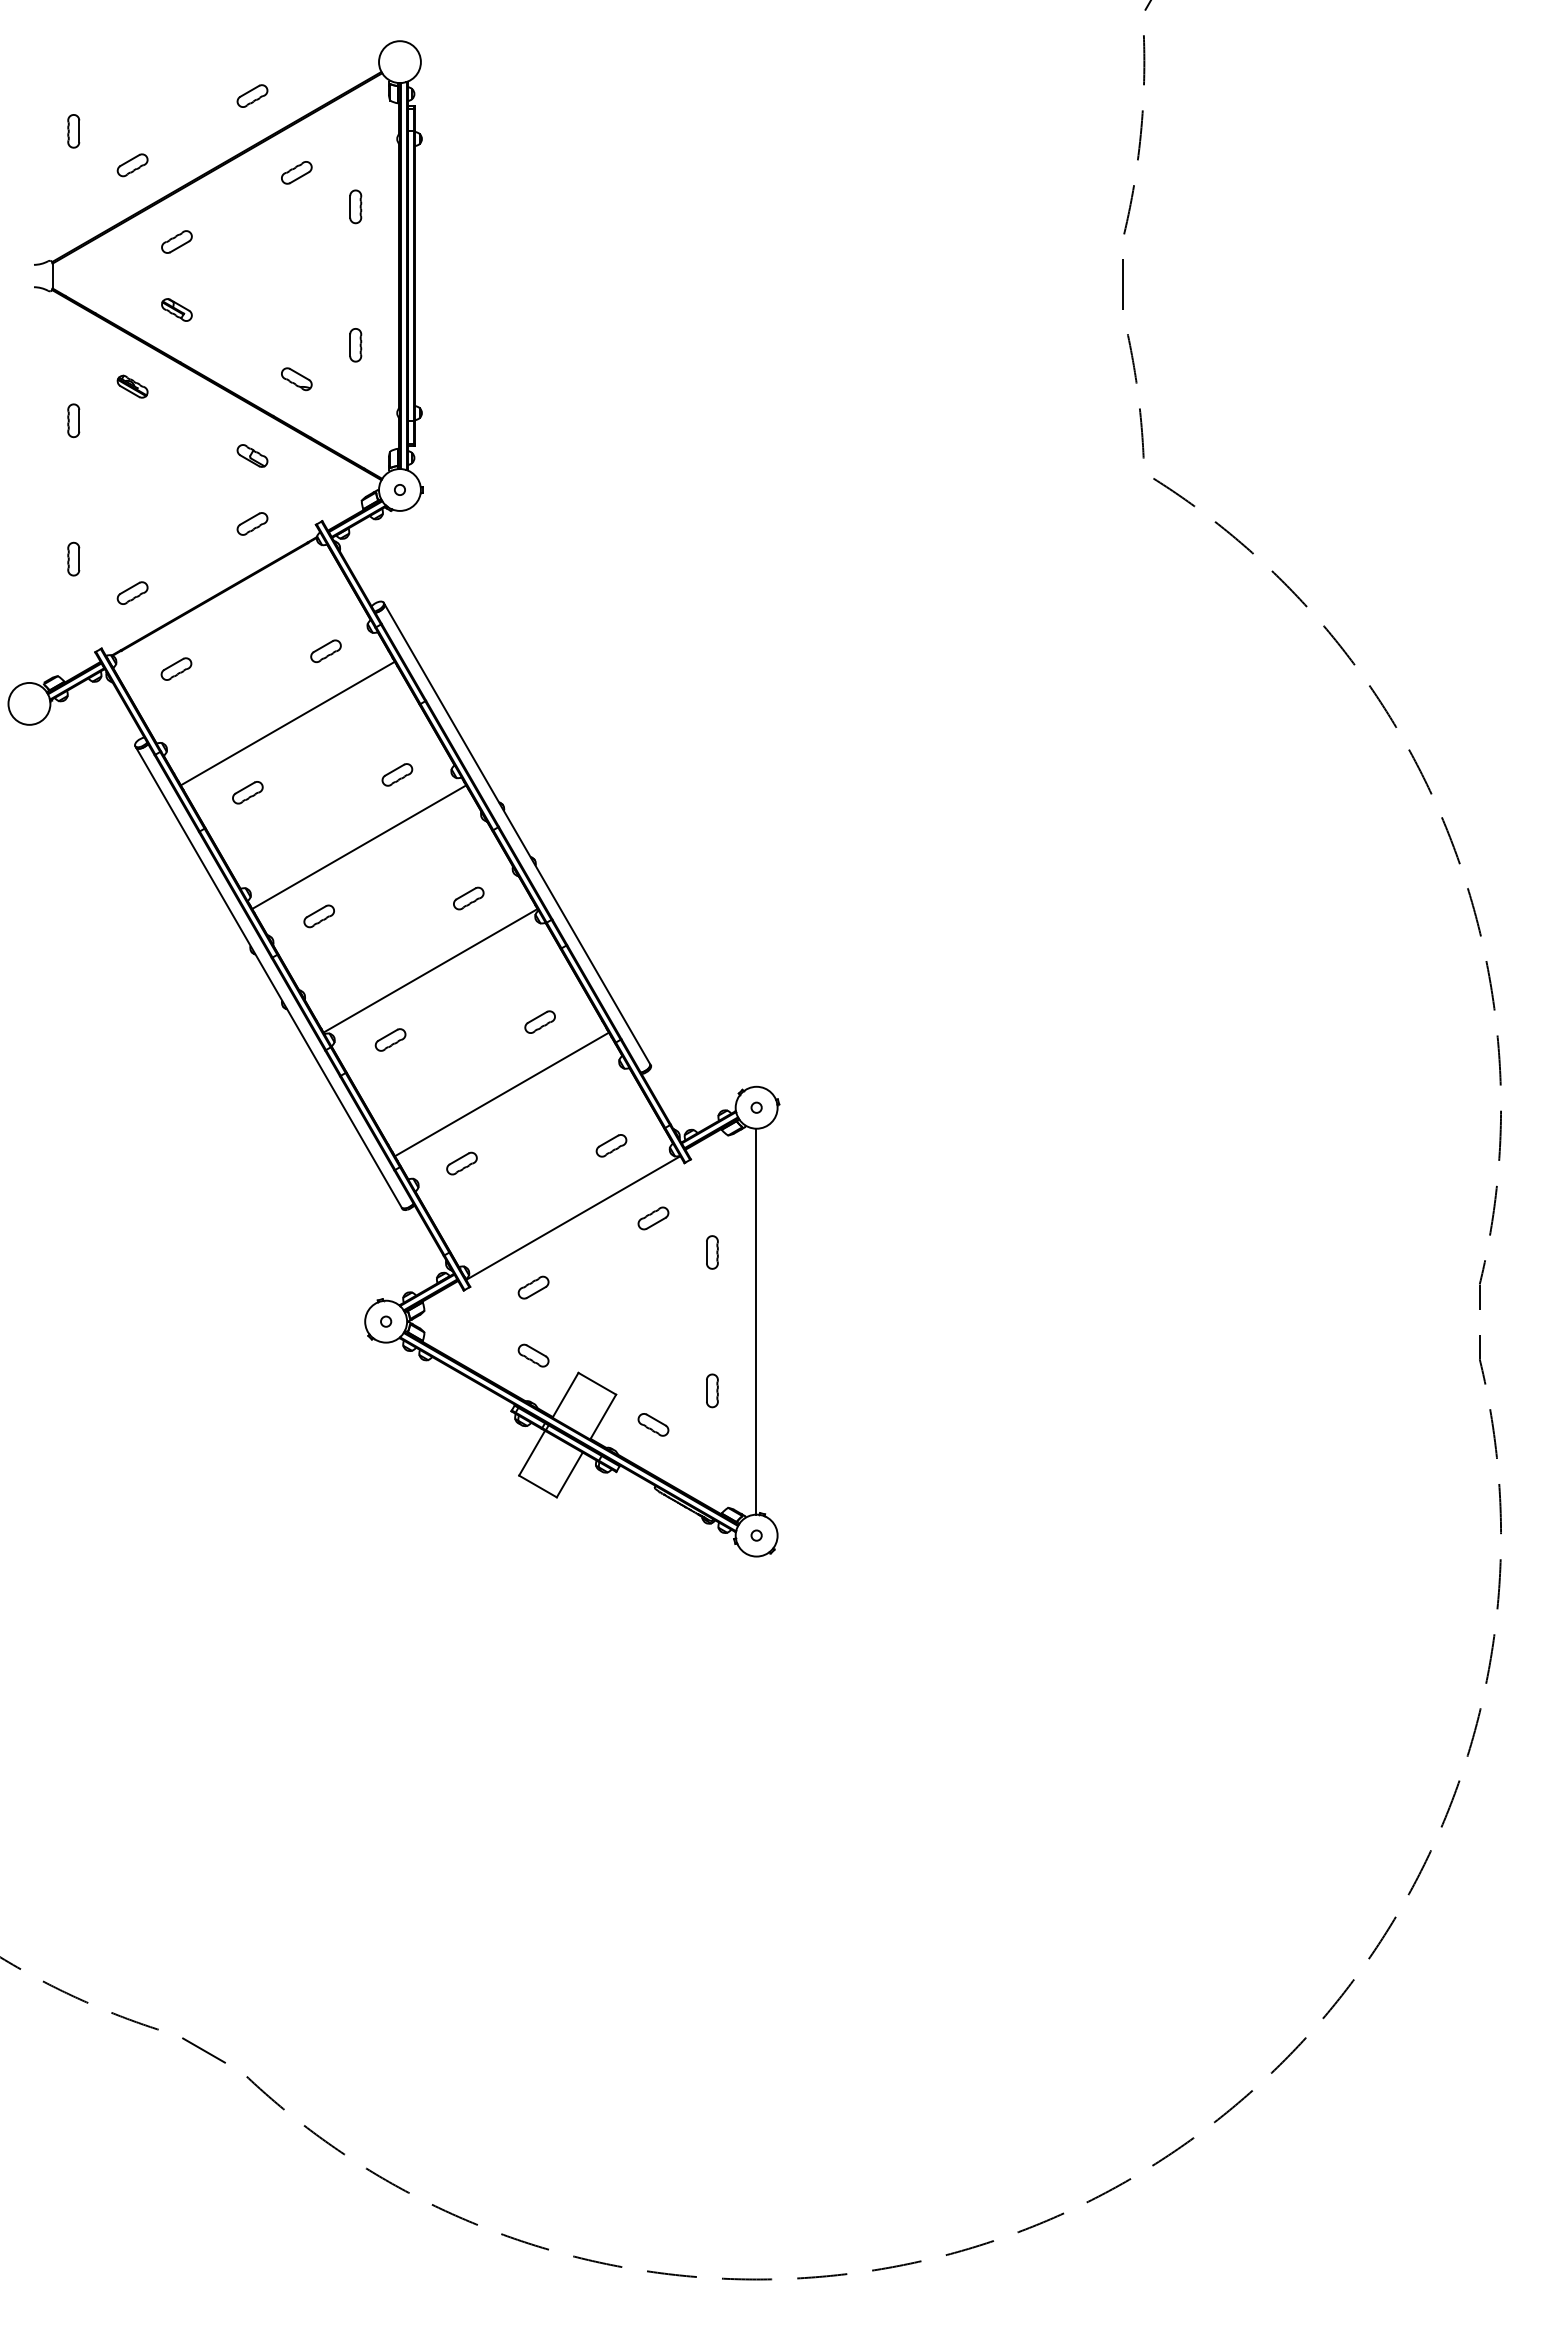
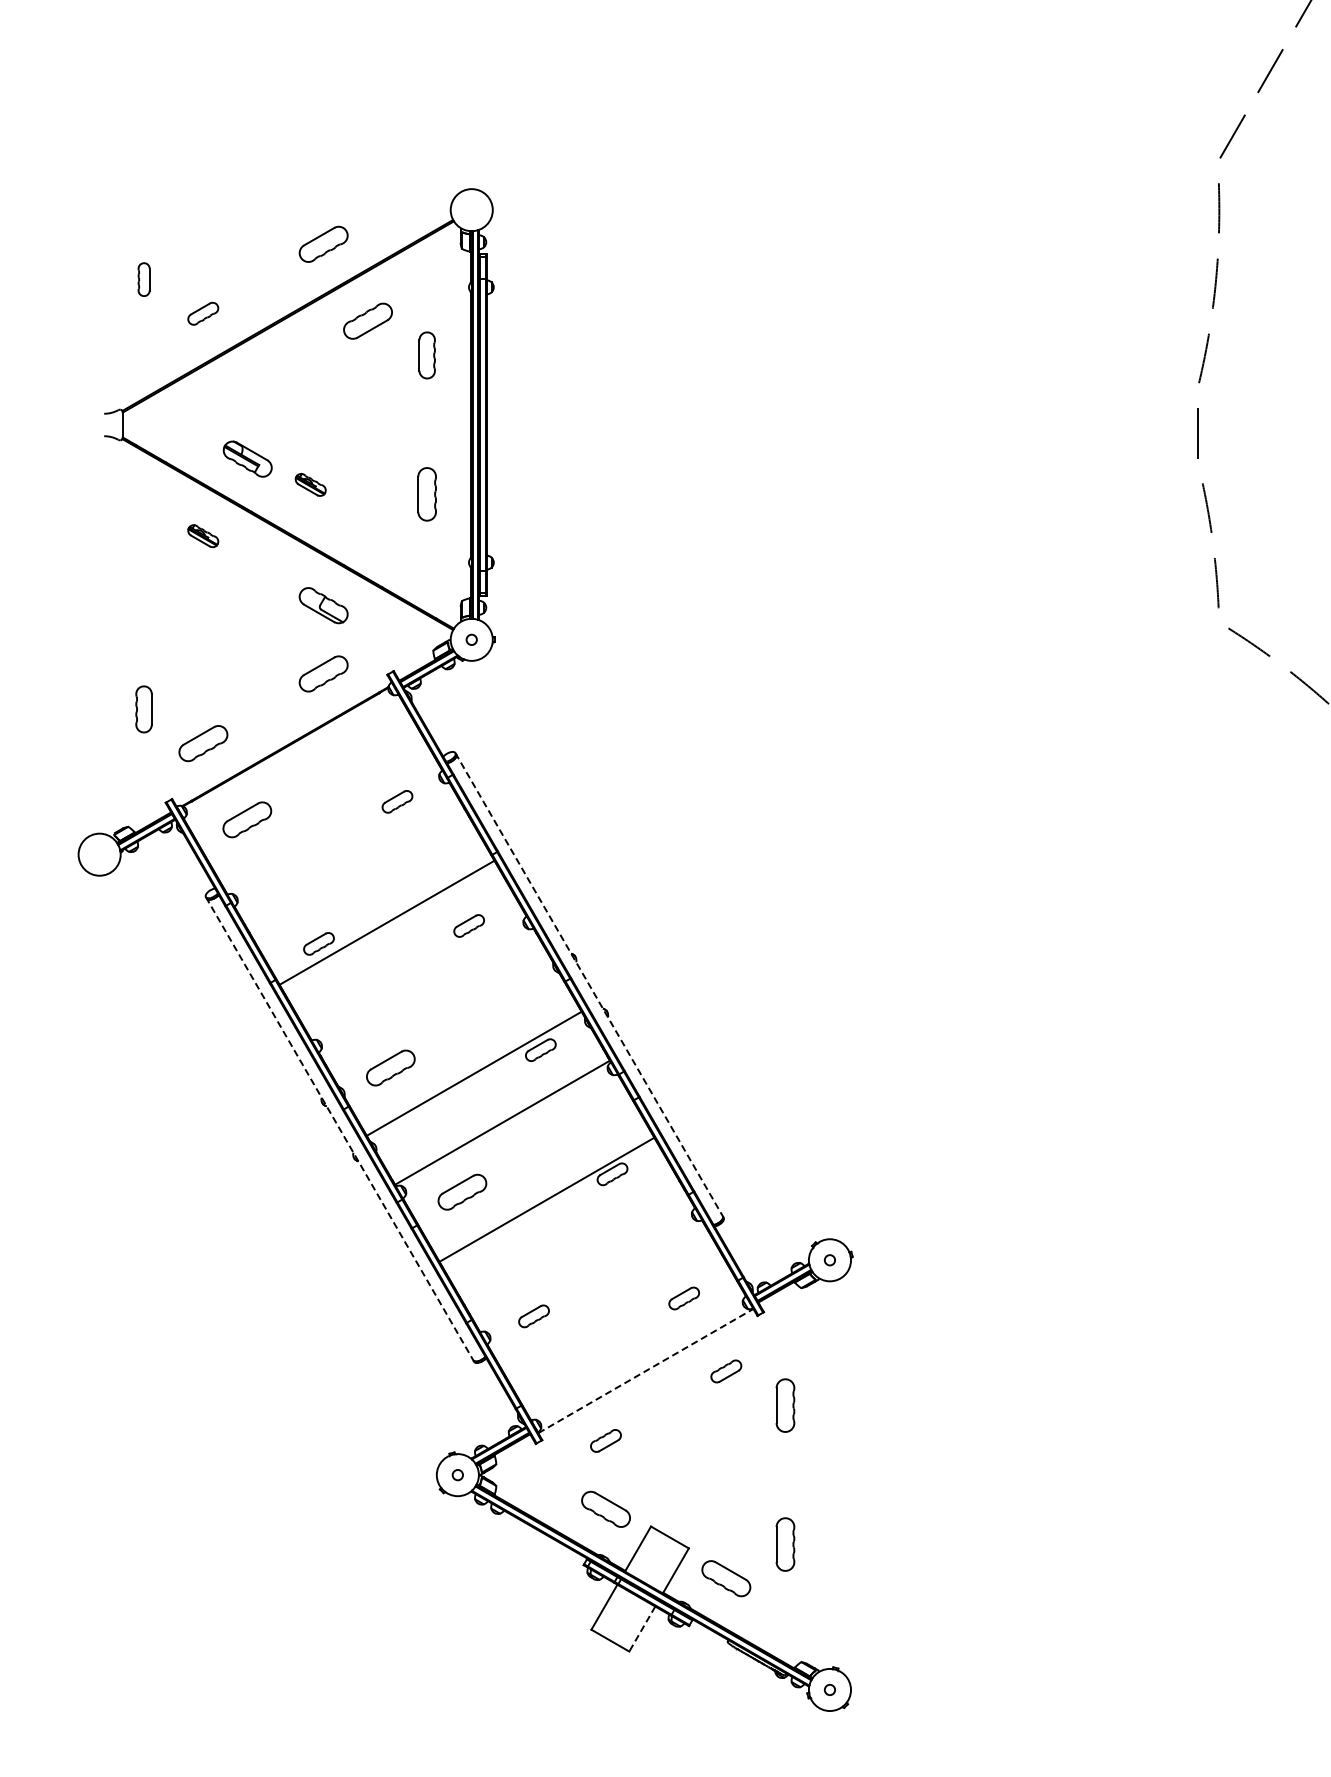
part: (252, 95) -> (323, 243), size x1.6
part: (296, 172) -> (367, 321), size x1.6
part: (355, 206) -> (427, 355), size x1.4
part: (176, 241) -> (247, 390), removed
part: (176, 309) -> (247, 458), size x1.6
part: (239, 335) -> (310, 484), added
part: (355, 345) -> (427, 494), size x1.6
part: (296, 379) -> (367, 528), removed
part: (73, 420) -> (143, 570), removed
part: (252, 455) -> (323, 605), size x1.6
part: (252, 523) -> (323, 673), size x1.6
part: (73, 558) -> (143, 708), size x1.4
part: (132, 592) -> (203, 742), size x1.6
part: (176, 668) -> (247, 819), size x1.6
line: (287, 723) -> (386, 922), moved
line: (517, 834) -> (589, 985), solid -> dashed
line: (359, 846) -> (474, 1073), moved
part: (318, 916) -> (389, 1068), size x1.6
line: (269, 977) -> (340, 1129), solid -> dashed
part: (390, 1039) -> (462, 1191), size x1.6
line: (501, 1094) -> (546, 1199), moved
line: (573, 1218) -> (646, 1371), solid -> dashed
part: (712, 1252) -> (785, 1405), size x1.6
line: (755, 1321) -> (828, 1474), removed
part: (533, 1355) -> (605, 1509), size x1.6
part: (712, 1390) -> (785, 1544), size x1.6
part: (653, 1424) -> (726, 1578), size x1.6
line: (569, 1474) -> (642, 1628), solid -> dashed

